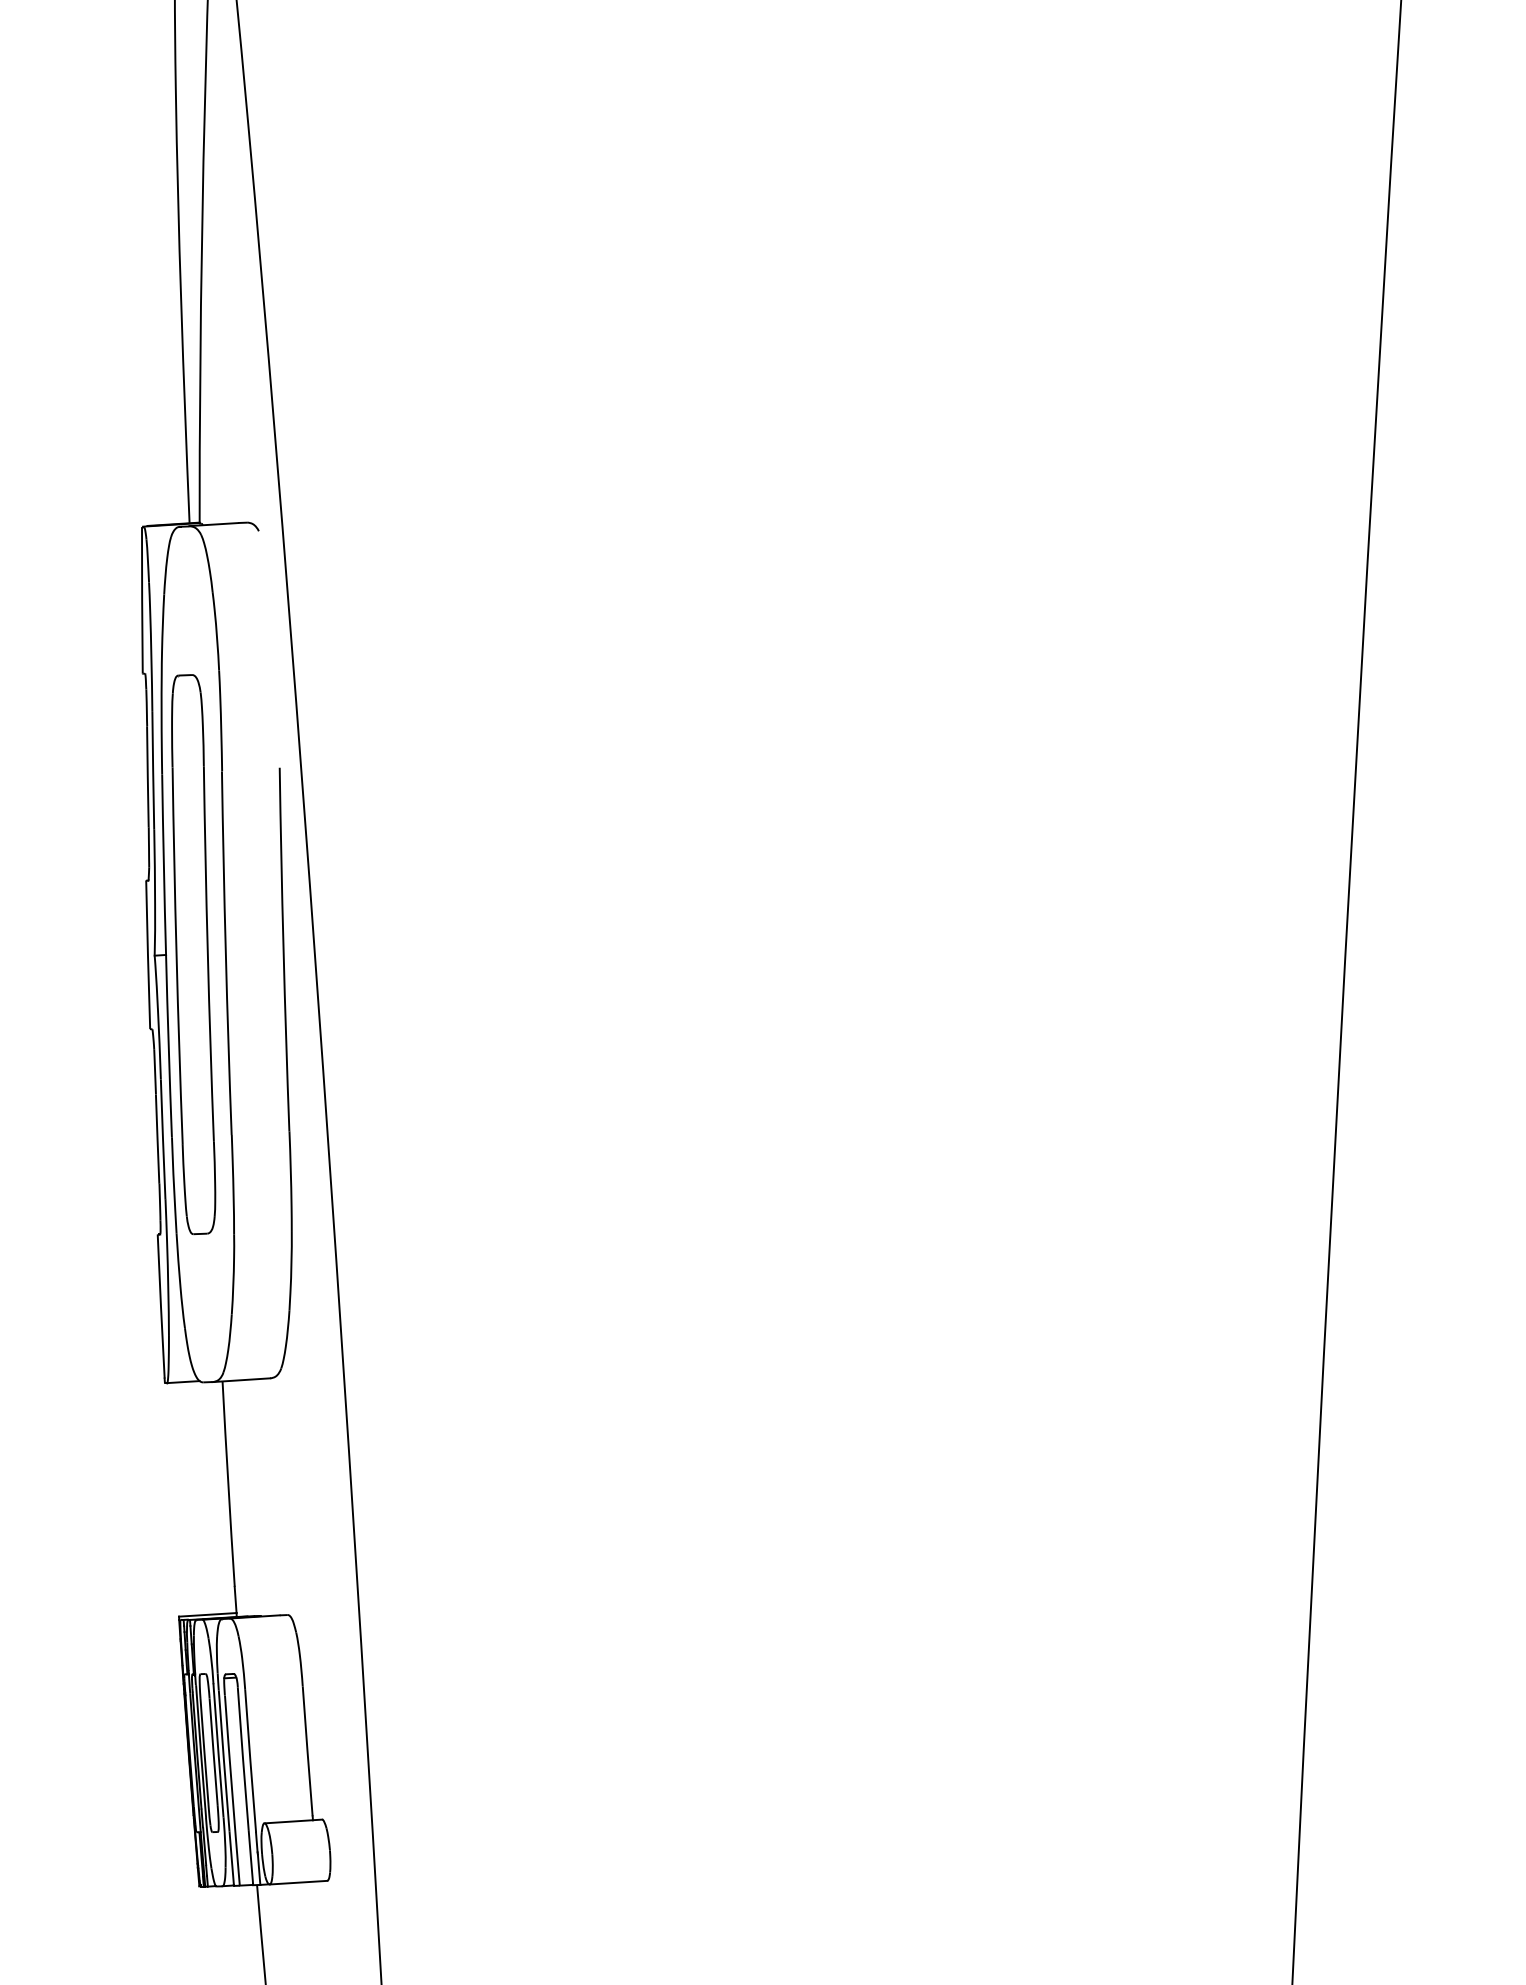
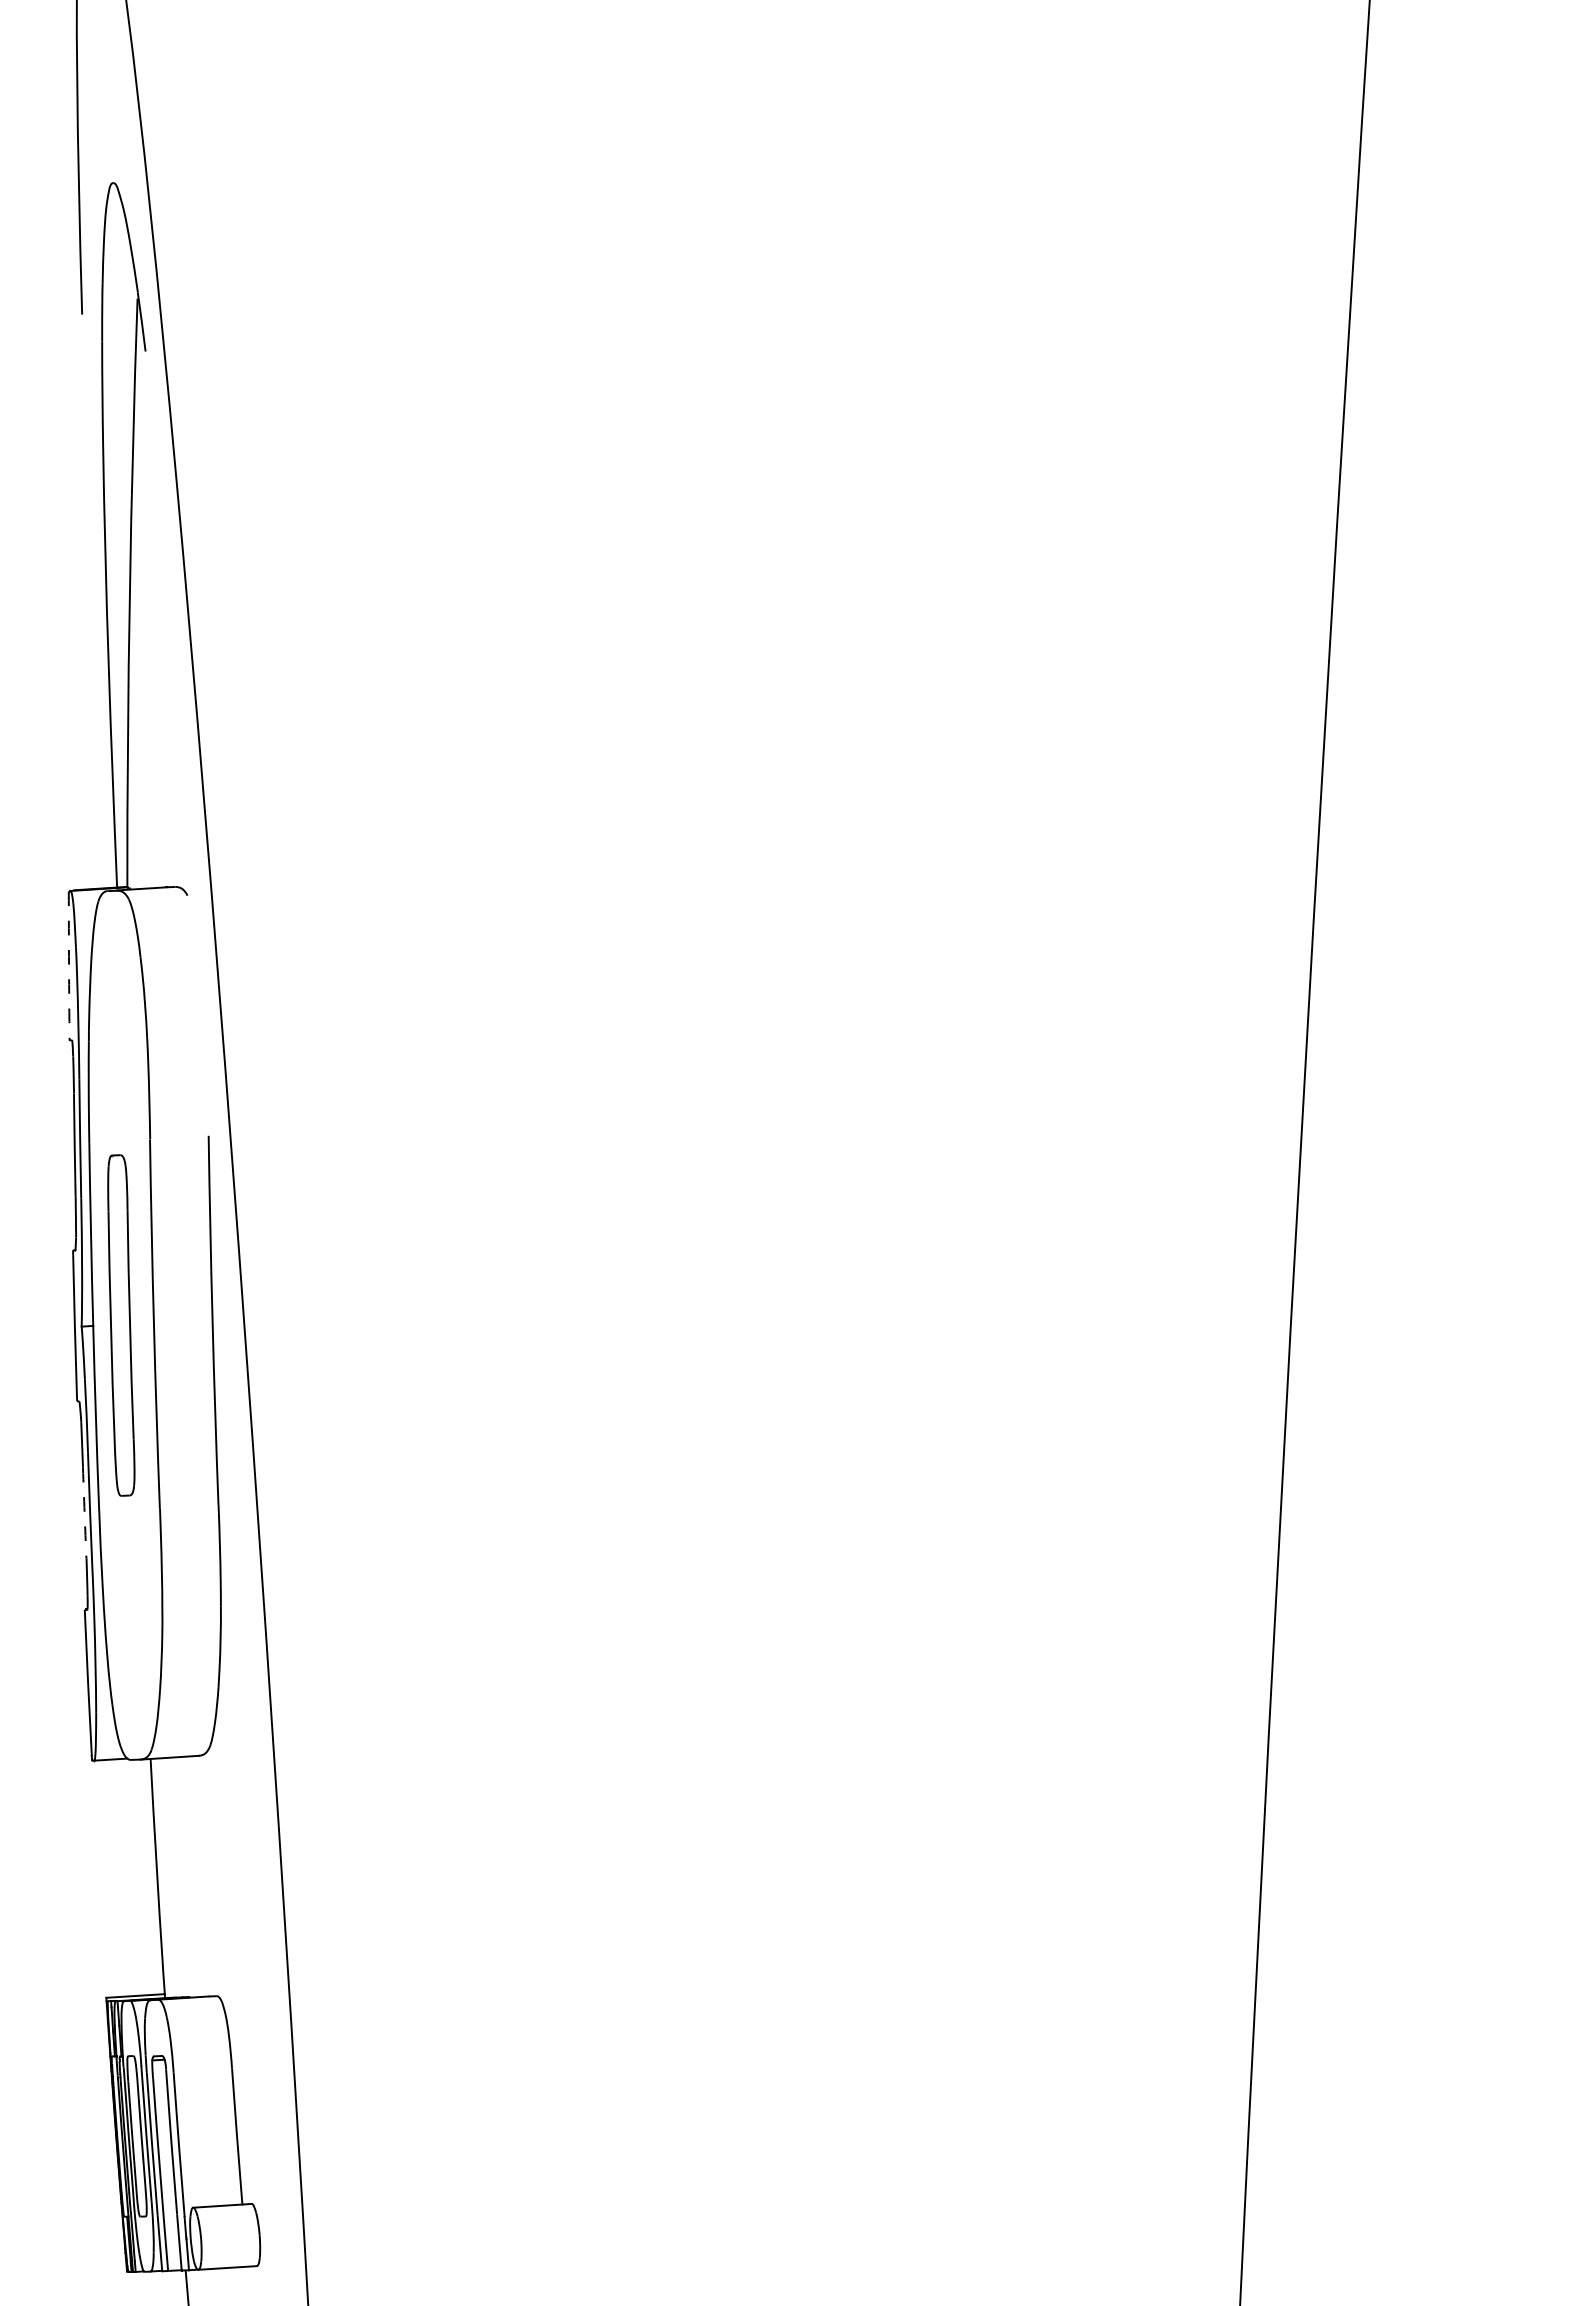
arc: (142, 600) -> (69, 965), solid -> dashed
part: (193, 954) -> (121, 1325), size x0.6
arc: (157, 1139) -> (84, 1513), solid -> dashed

